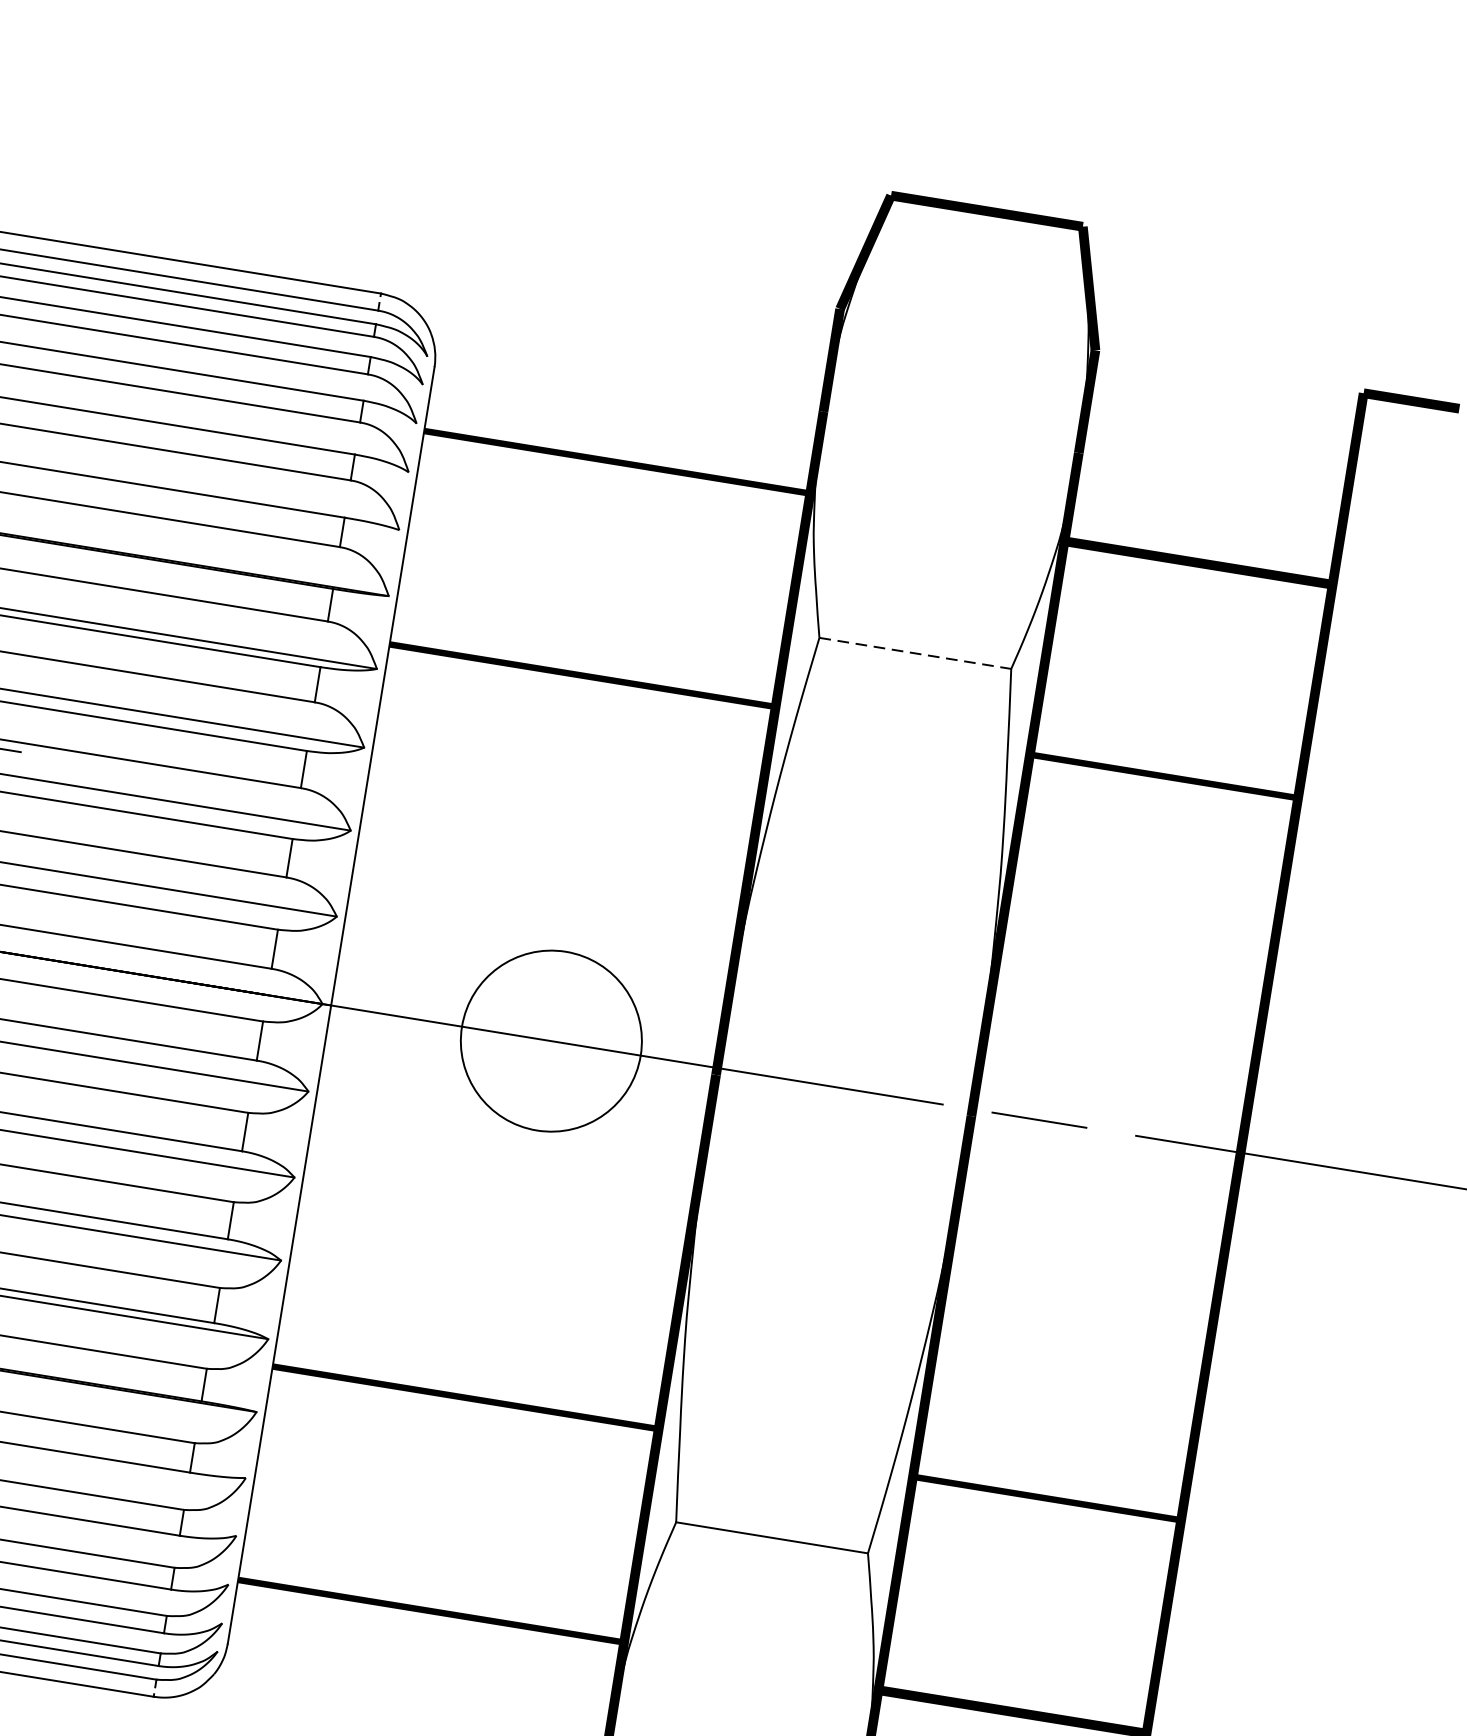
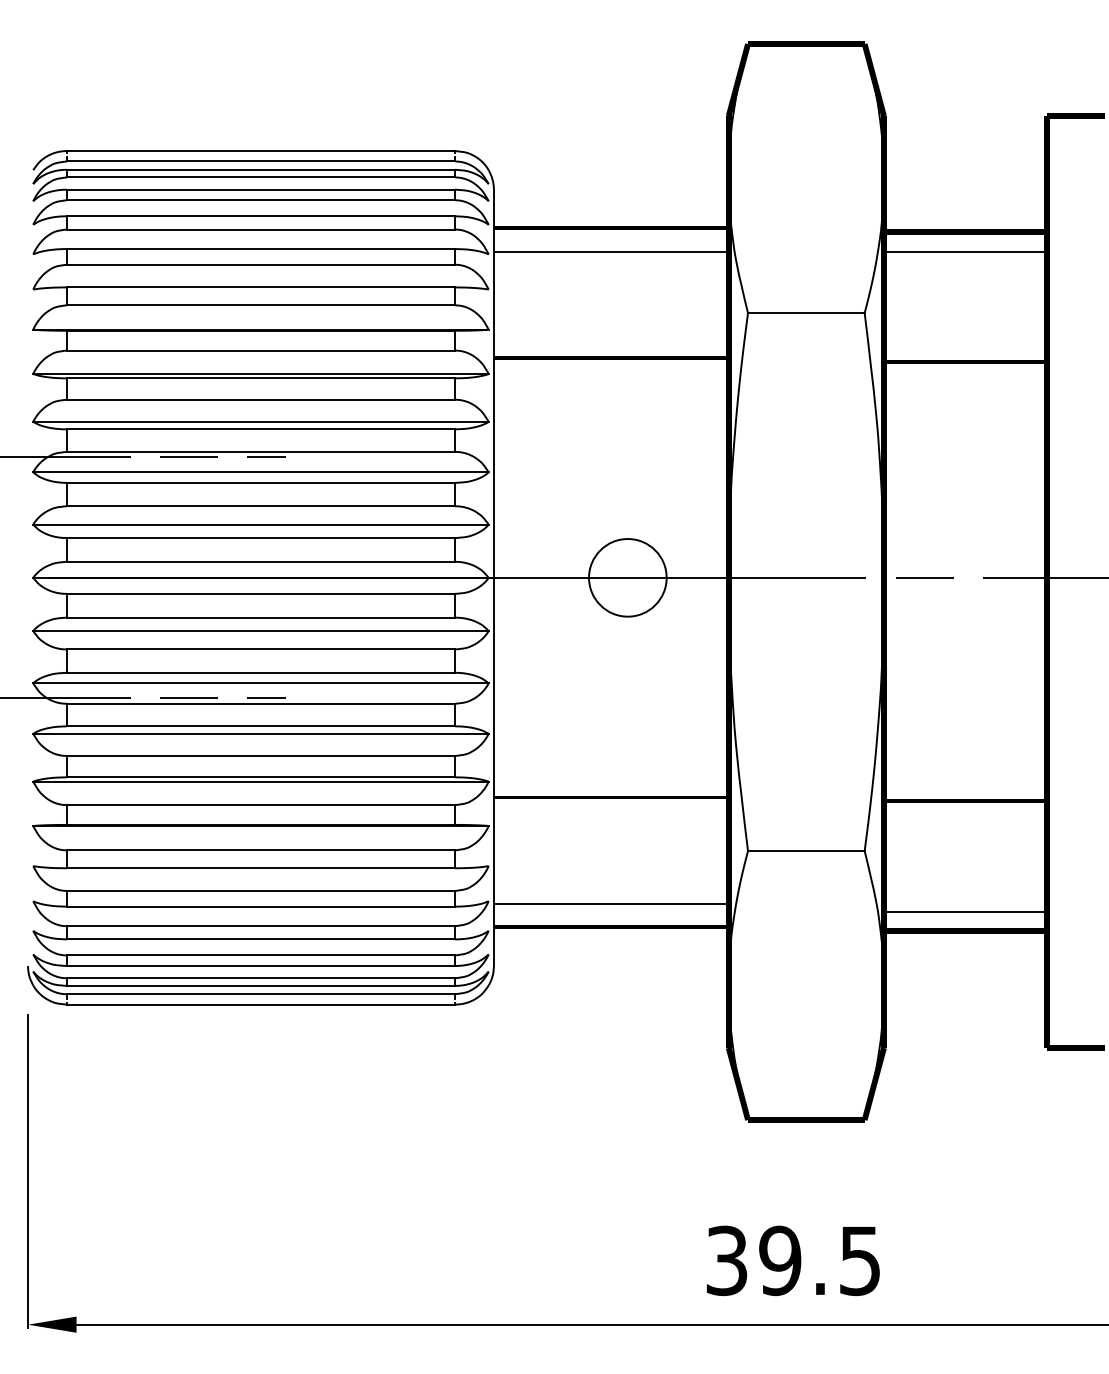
line: (609, 499) -> (610, 251), added
line: (1193, 594) -> (965, 251), added
line: (915, 654) -> (806, 313), dashed -> solid
circle: (550, 1040) -> (627, 577), size x0.71
line: (436, 1571) -> (610, 903), added
line: (1017, 1679) -> (965, 911), added

